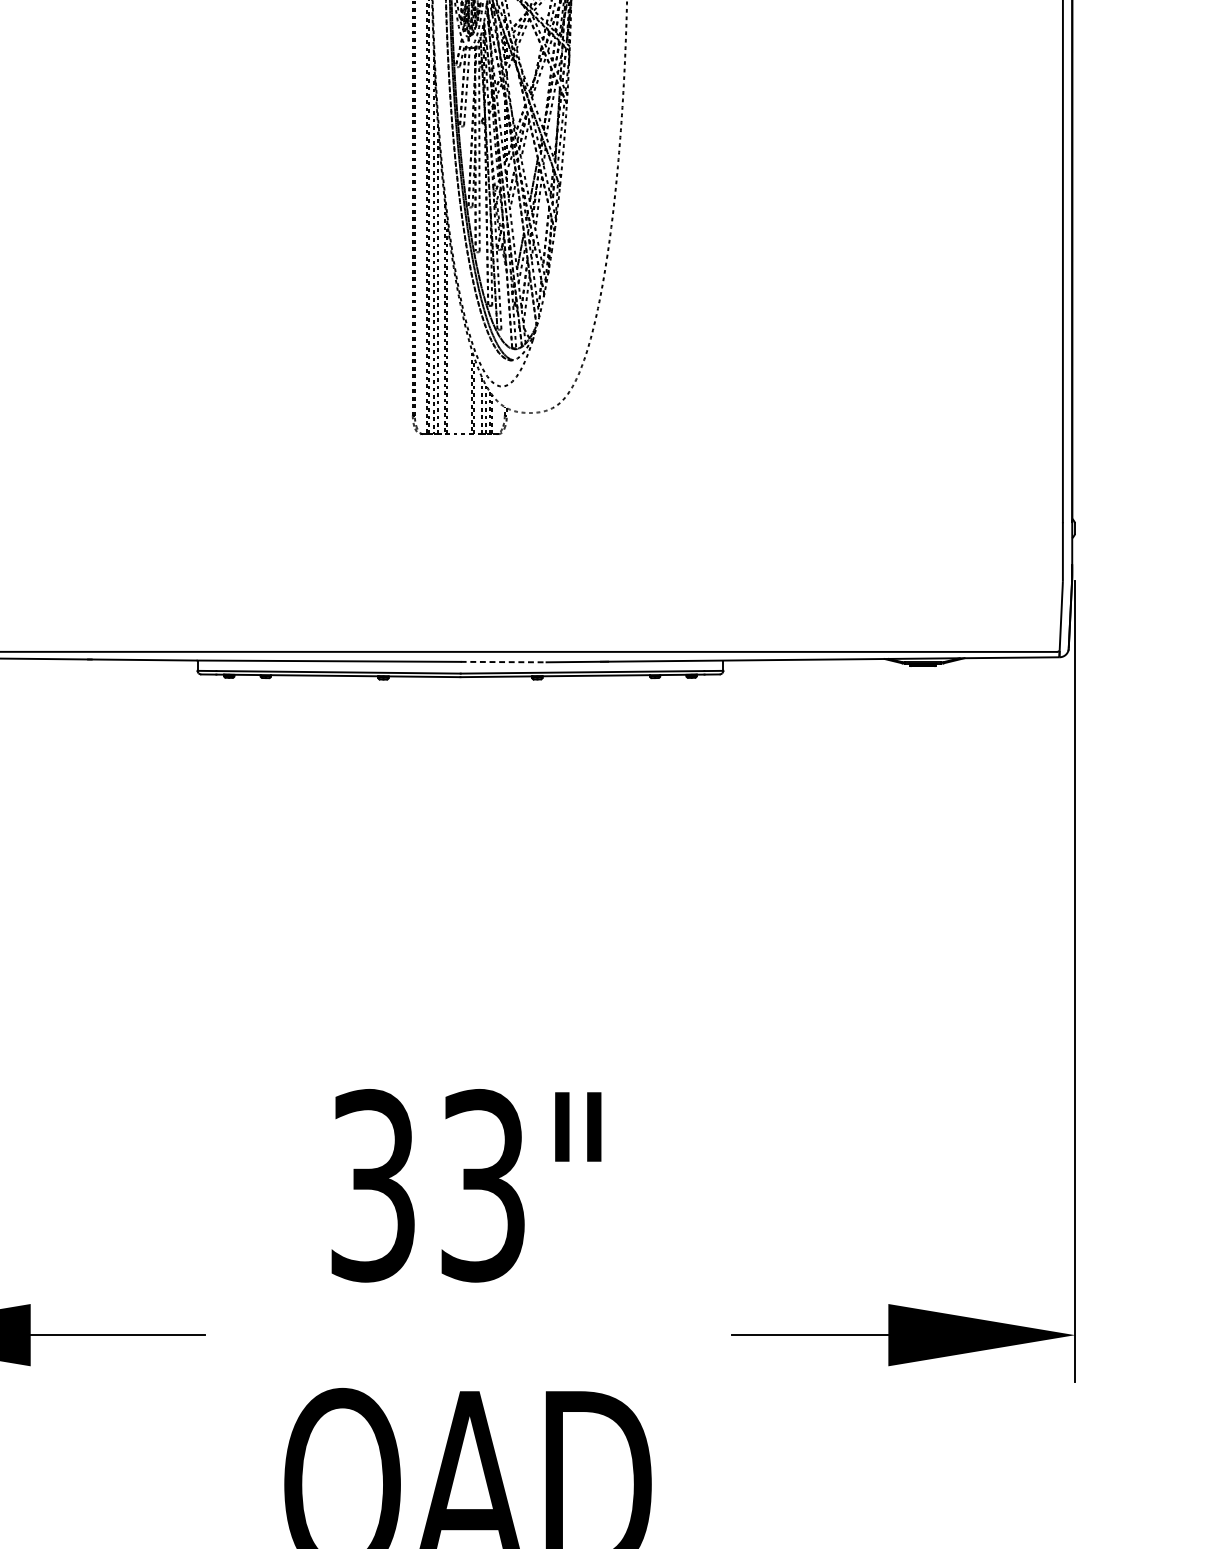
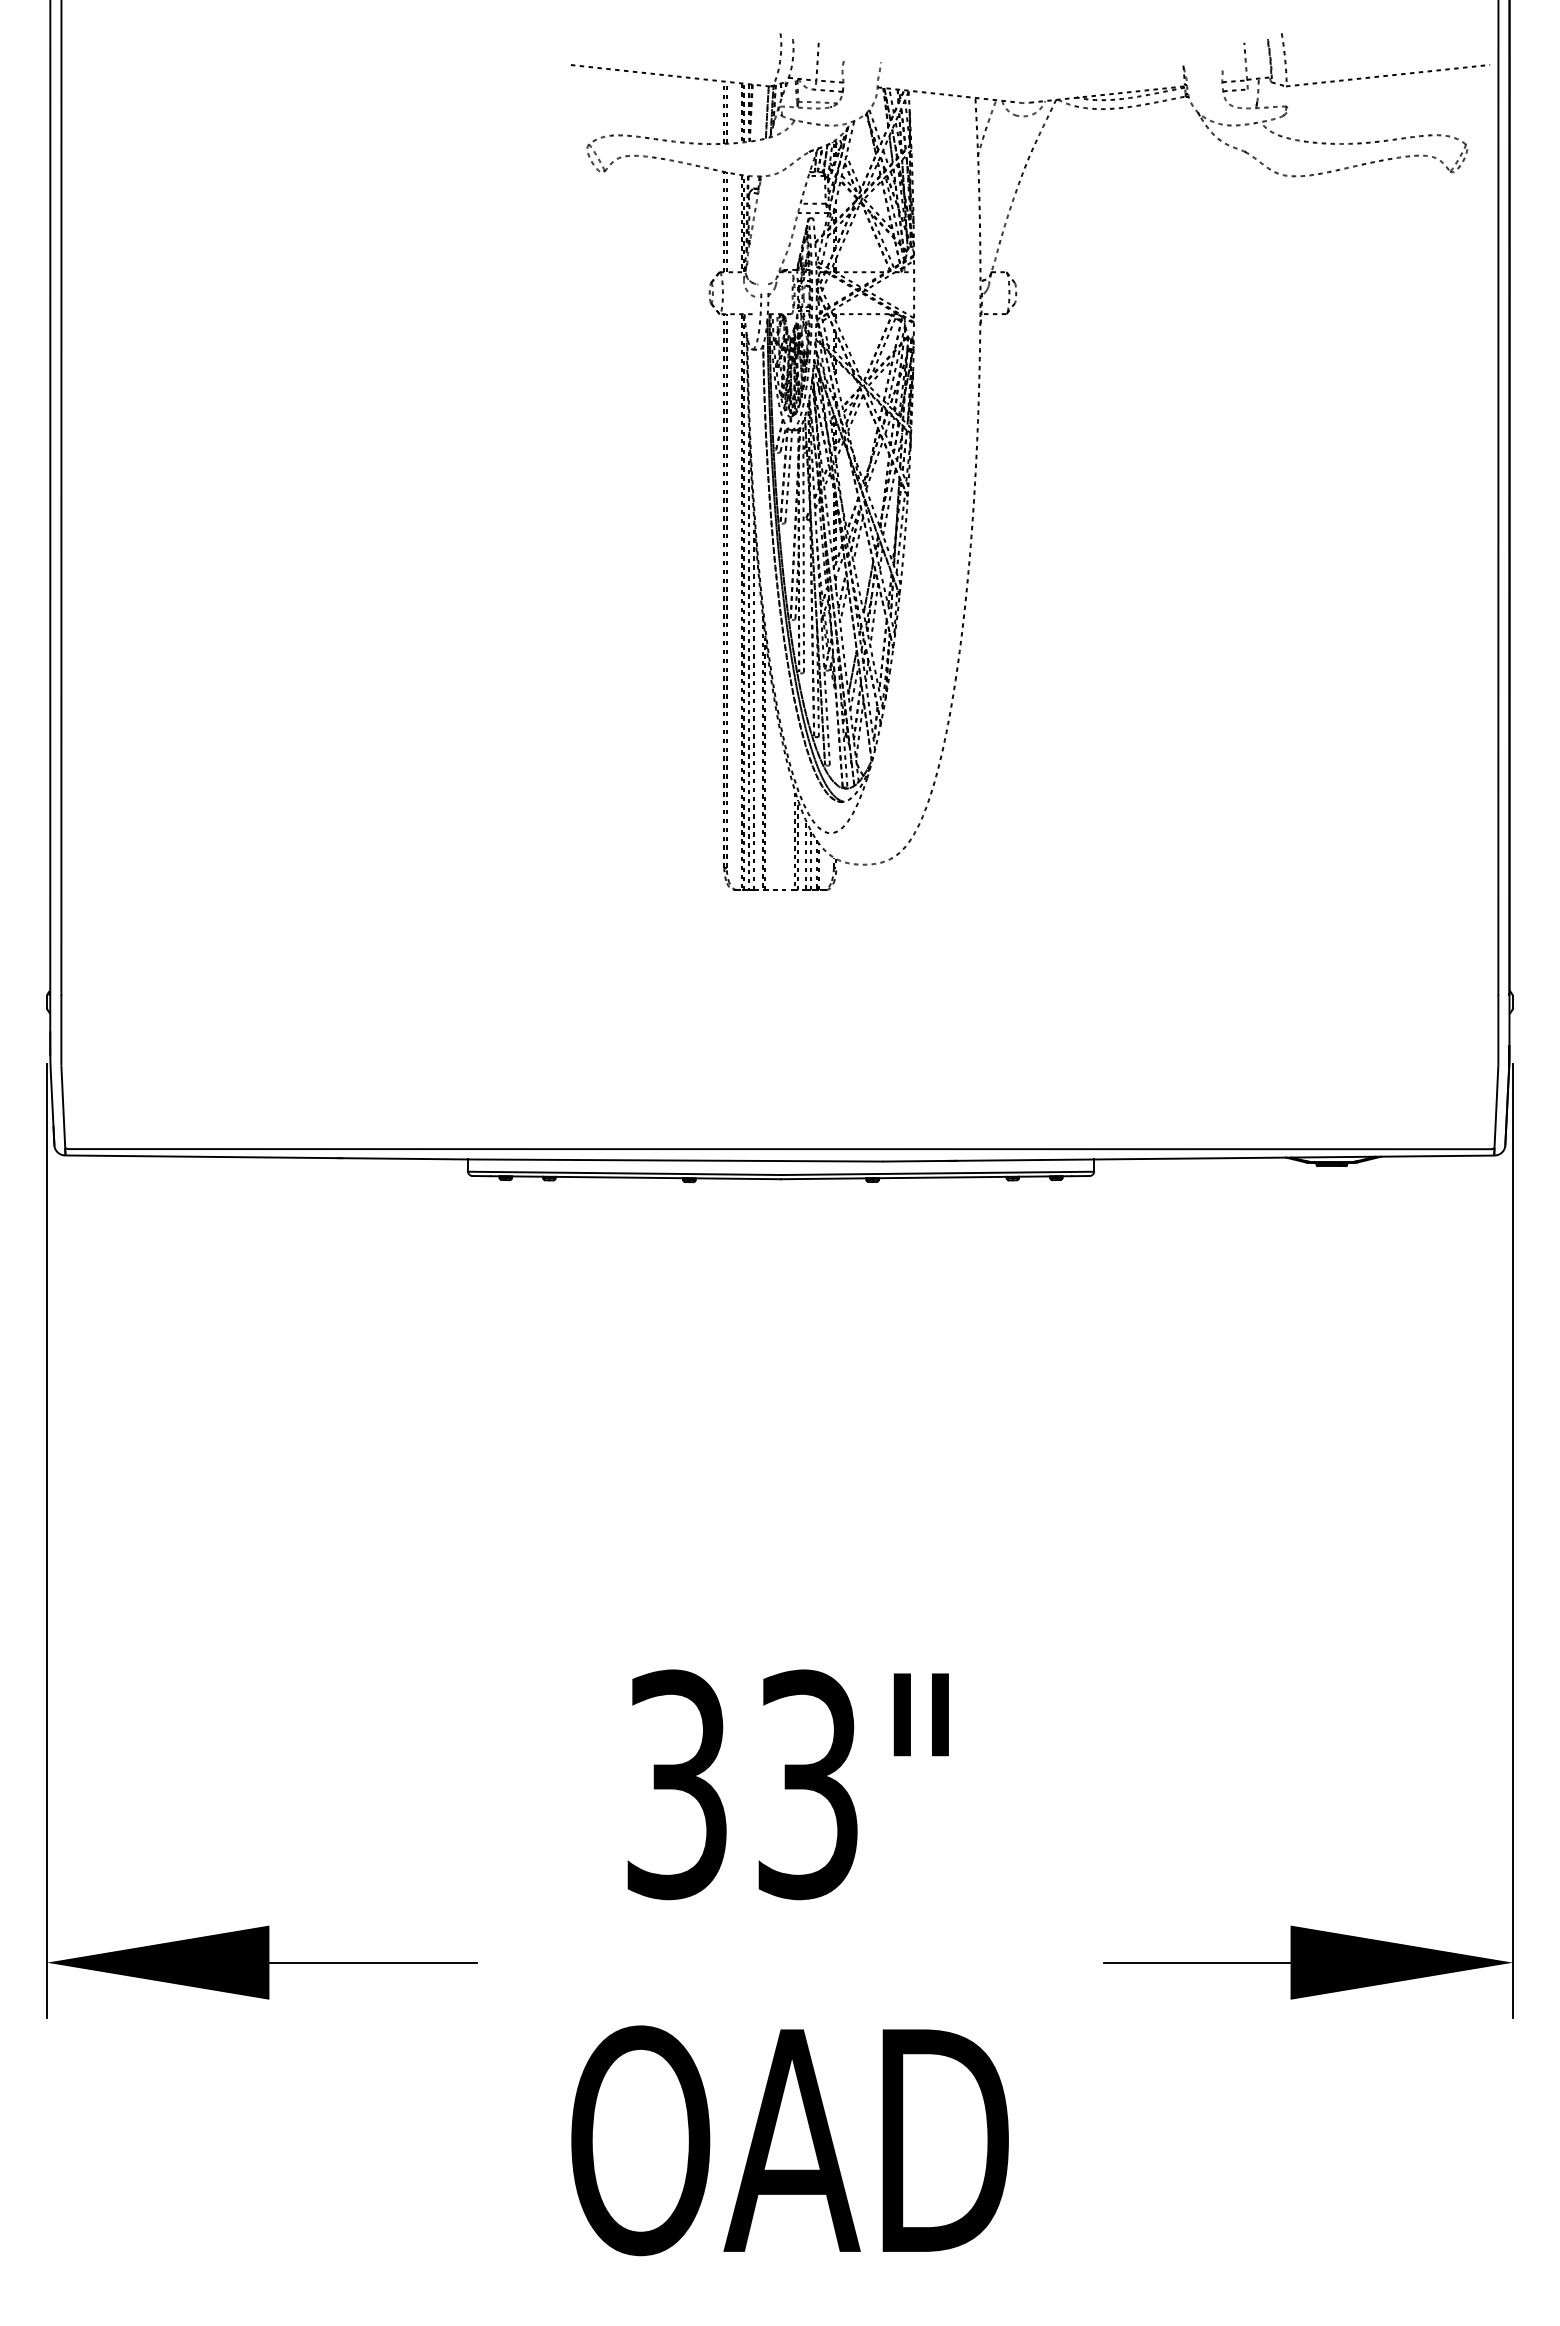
line: (502, 662) -> (831, 1161), dashed -> solid

